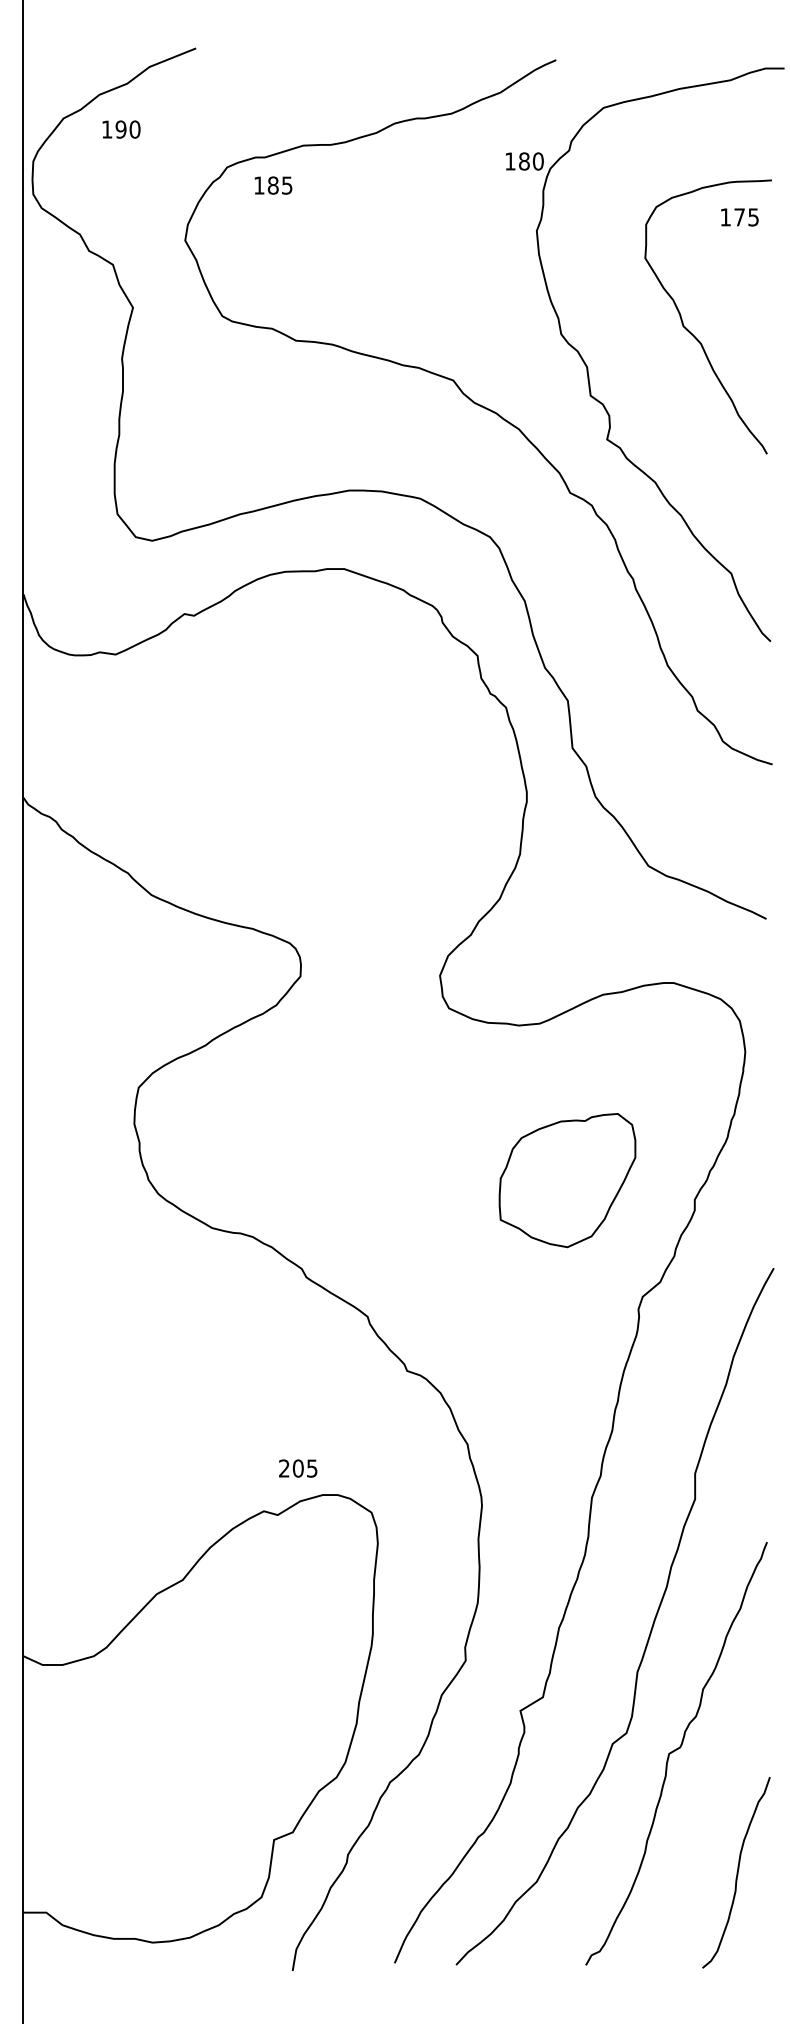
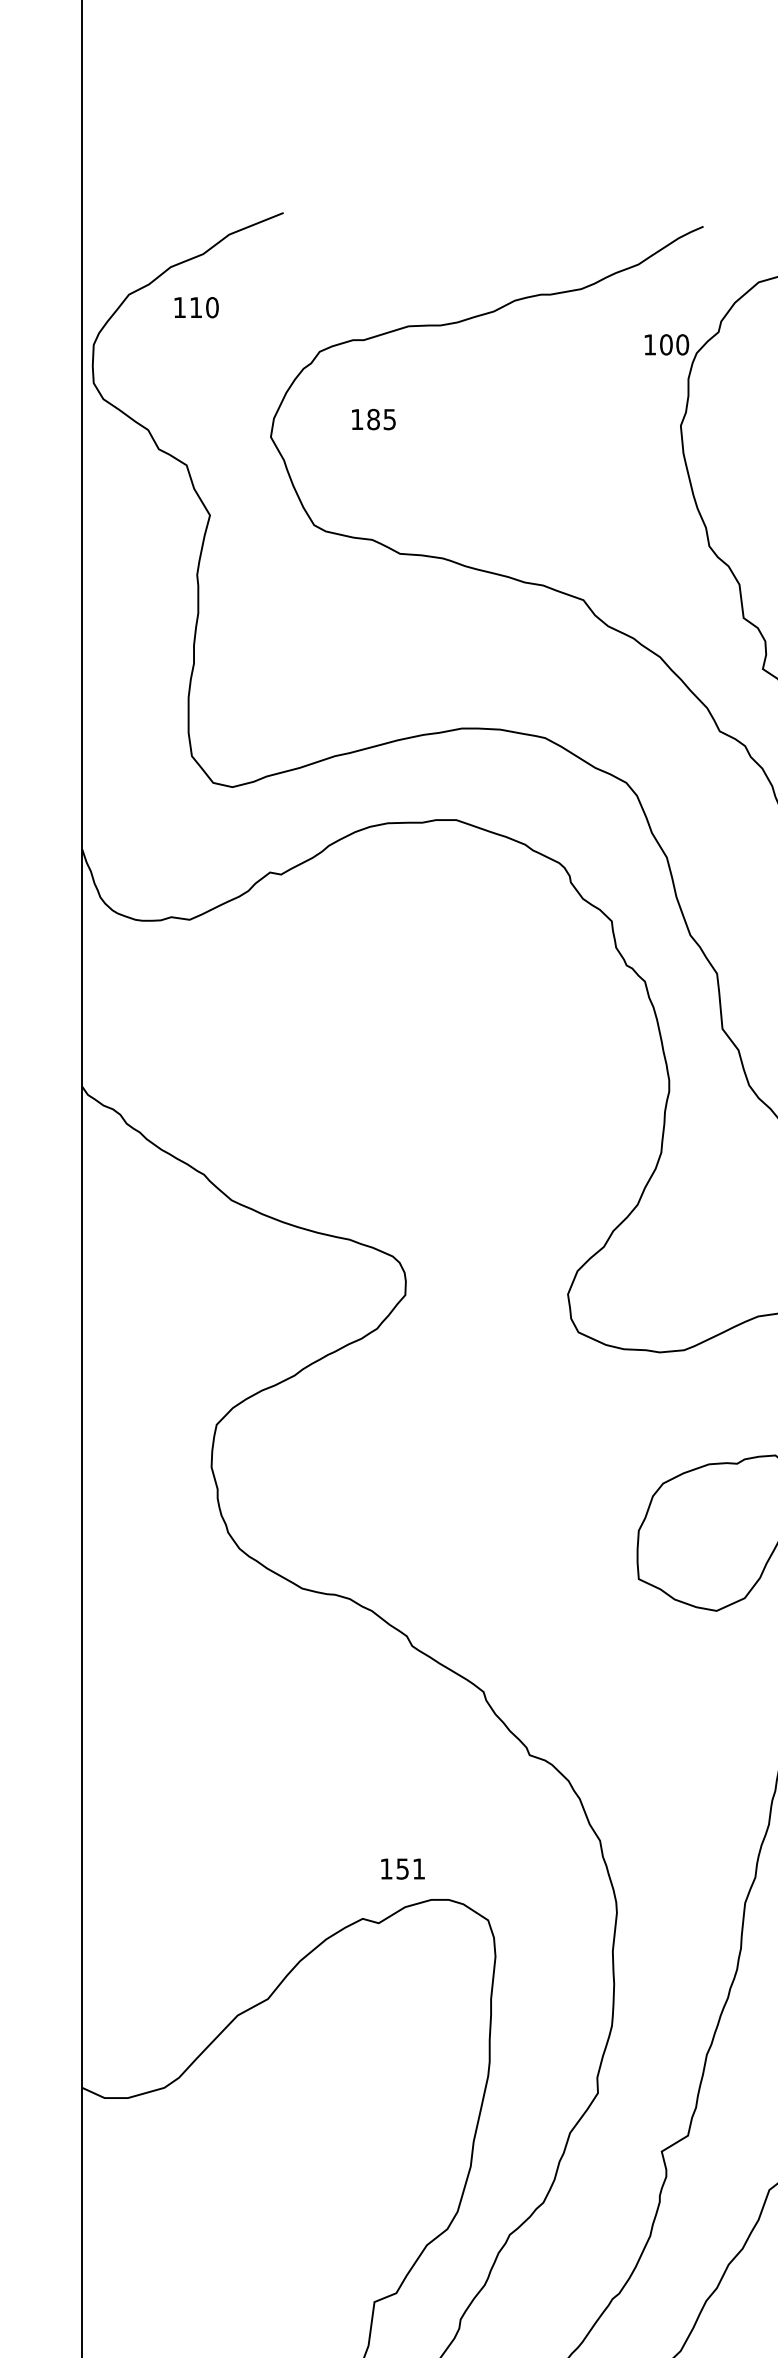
text: (120, 129) -> (195, 307), 190 -> 110
text: (524, 161) -> (666, 344), 180 -> 100
text: (273, 185) -> (373, 419), moved
text: (298, 1468) -> (402, 1868), 205 -> 151

